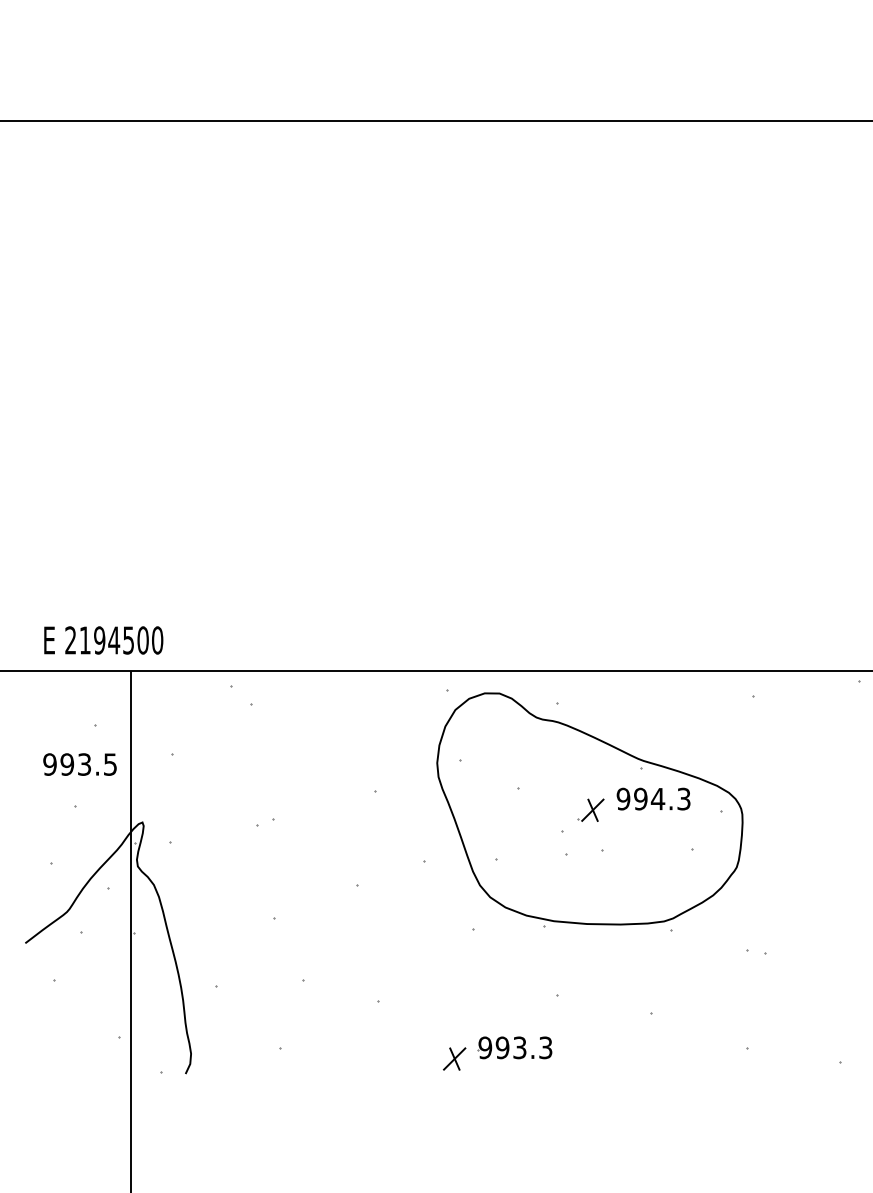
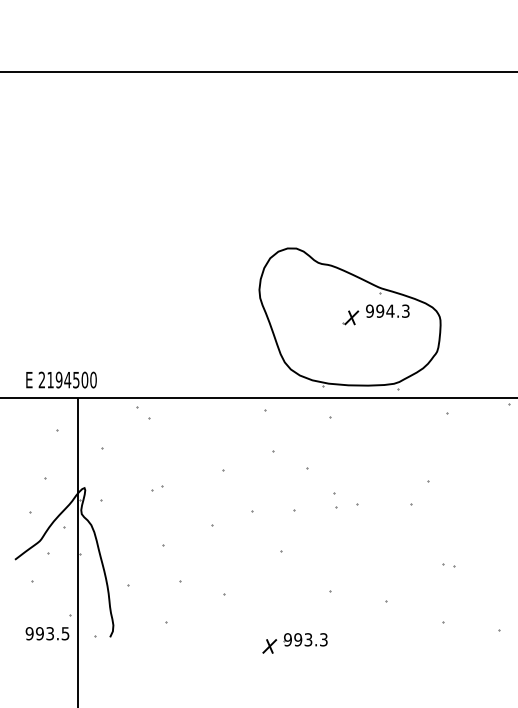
text: (80, 764) -> (47, 633), moved
part: (589, 811) -> (349, 318), moved
part: (496, 1054) -> (294, 643), moved

